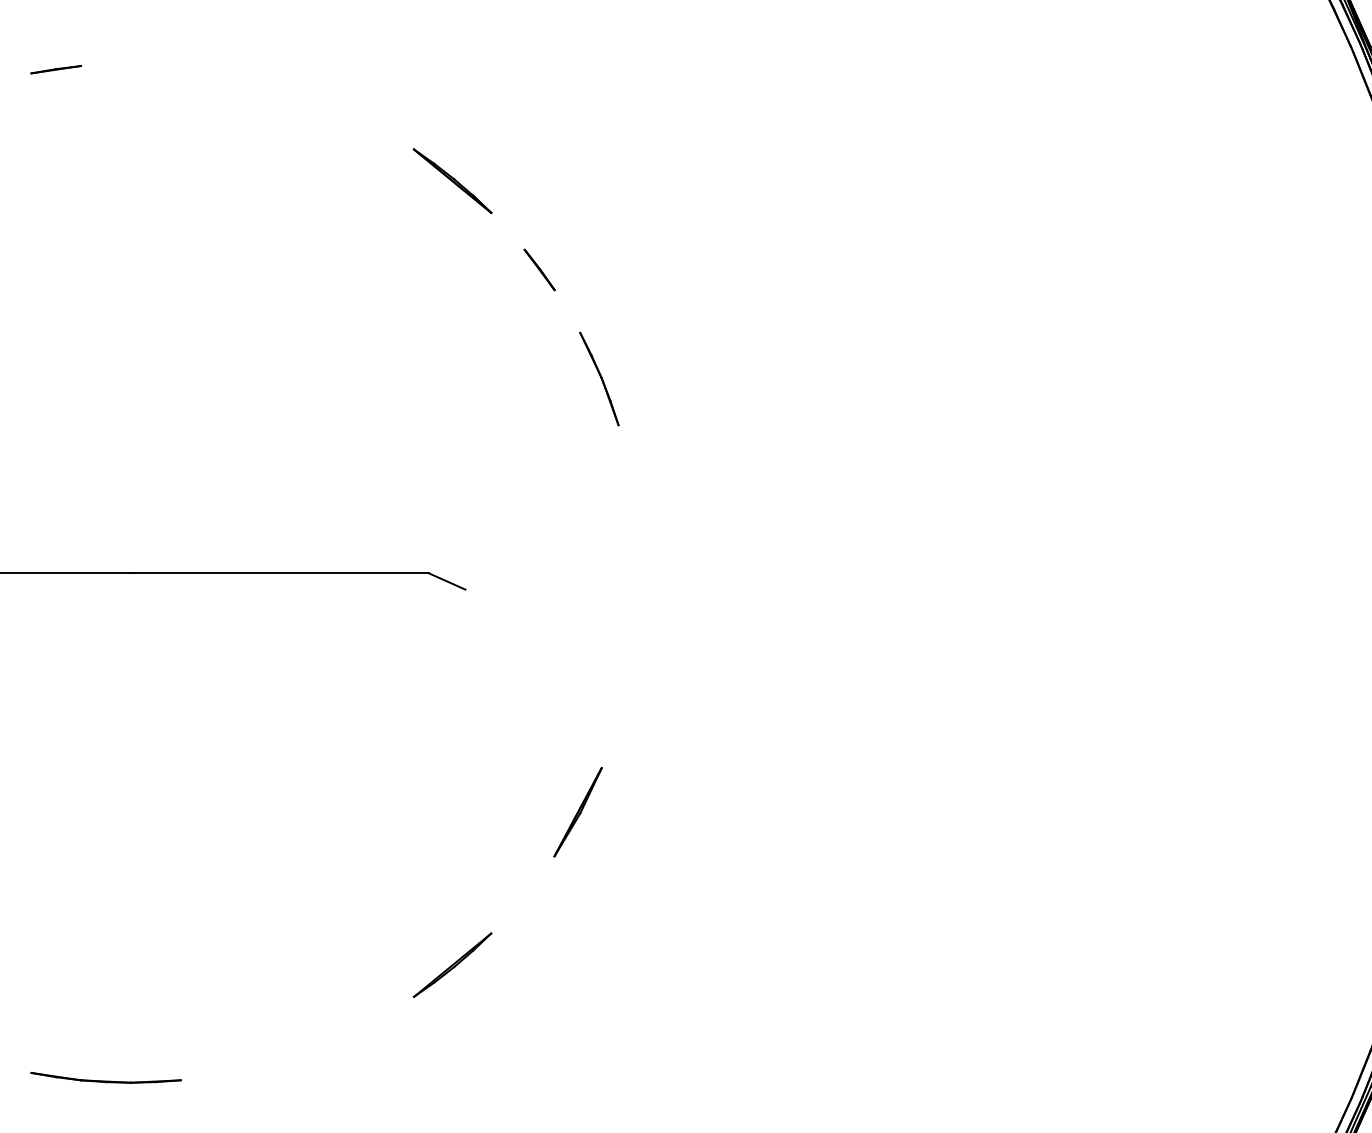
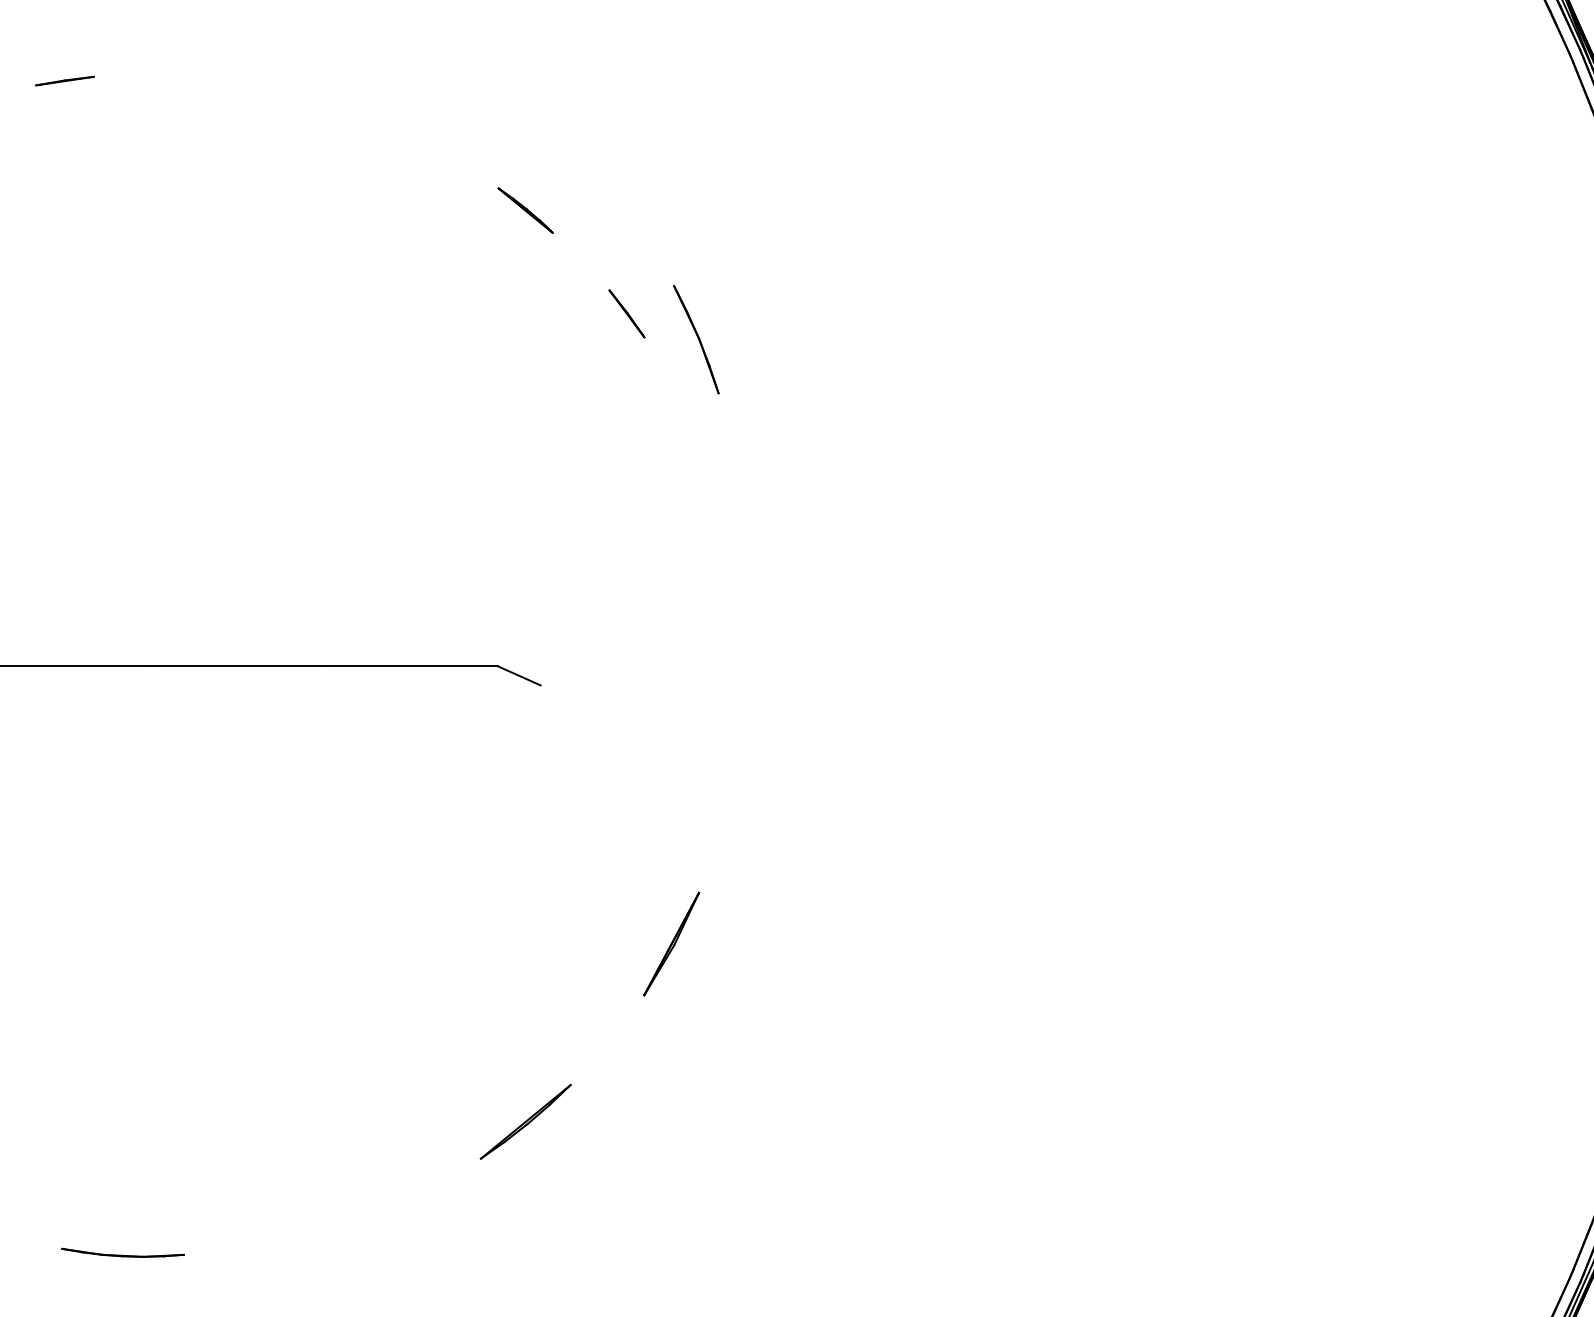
part: (452, 181) -> (525, 210), size x0.6
part: (599, 378) -> (696, 339), moved
part: (105, 1077) -> (122, 1252), size x0.7

